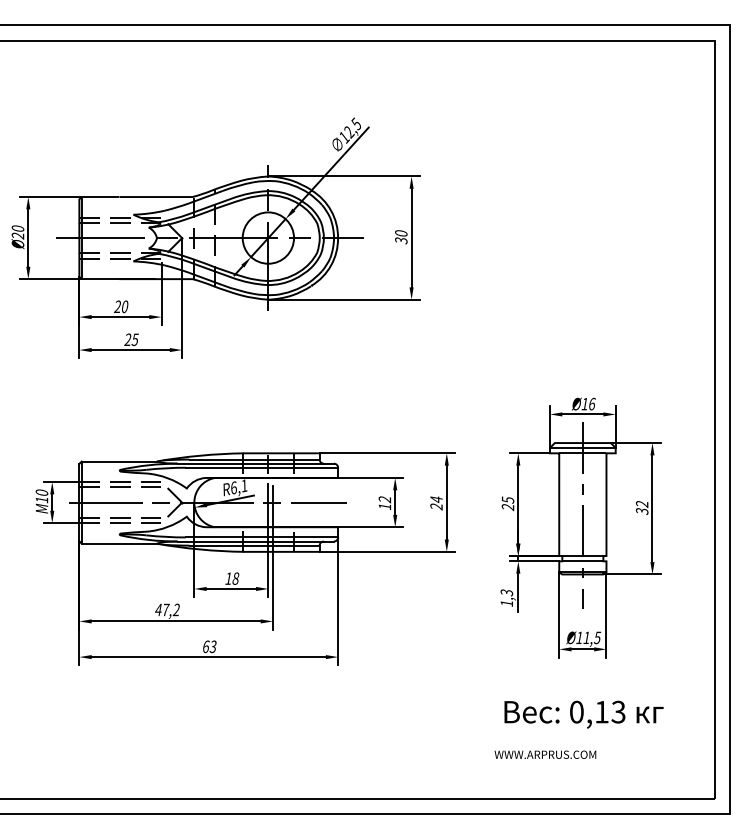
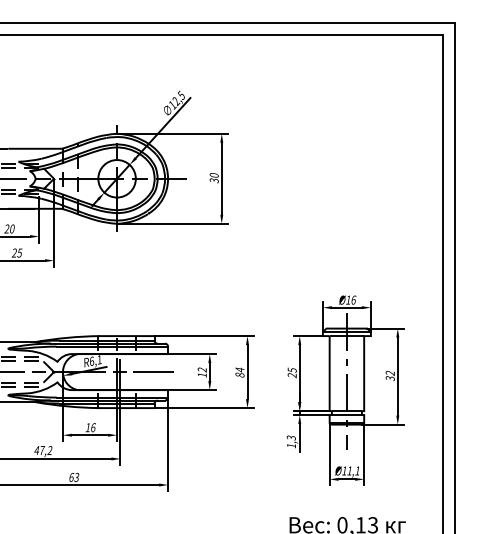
text: (436, 506) -> (239, 374), 24 -> 84
text: (235, 578) -> (93, 427), 18 -> 16
text: (597, 637) -> (357, 470), Ø11,5 -> Ø11,1

